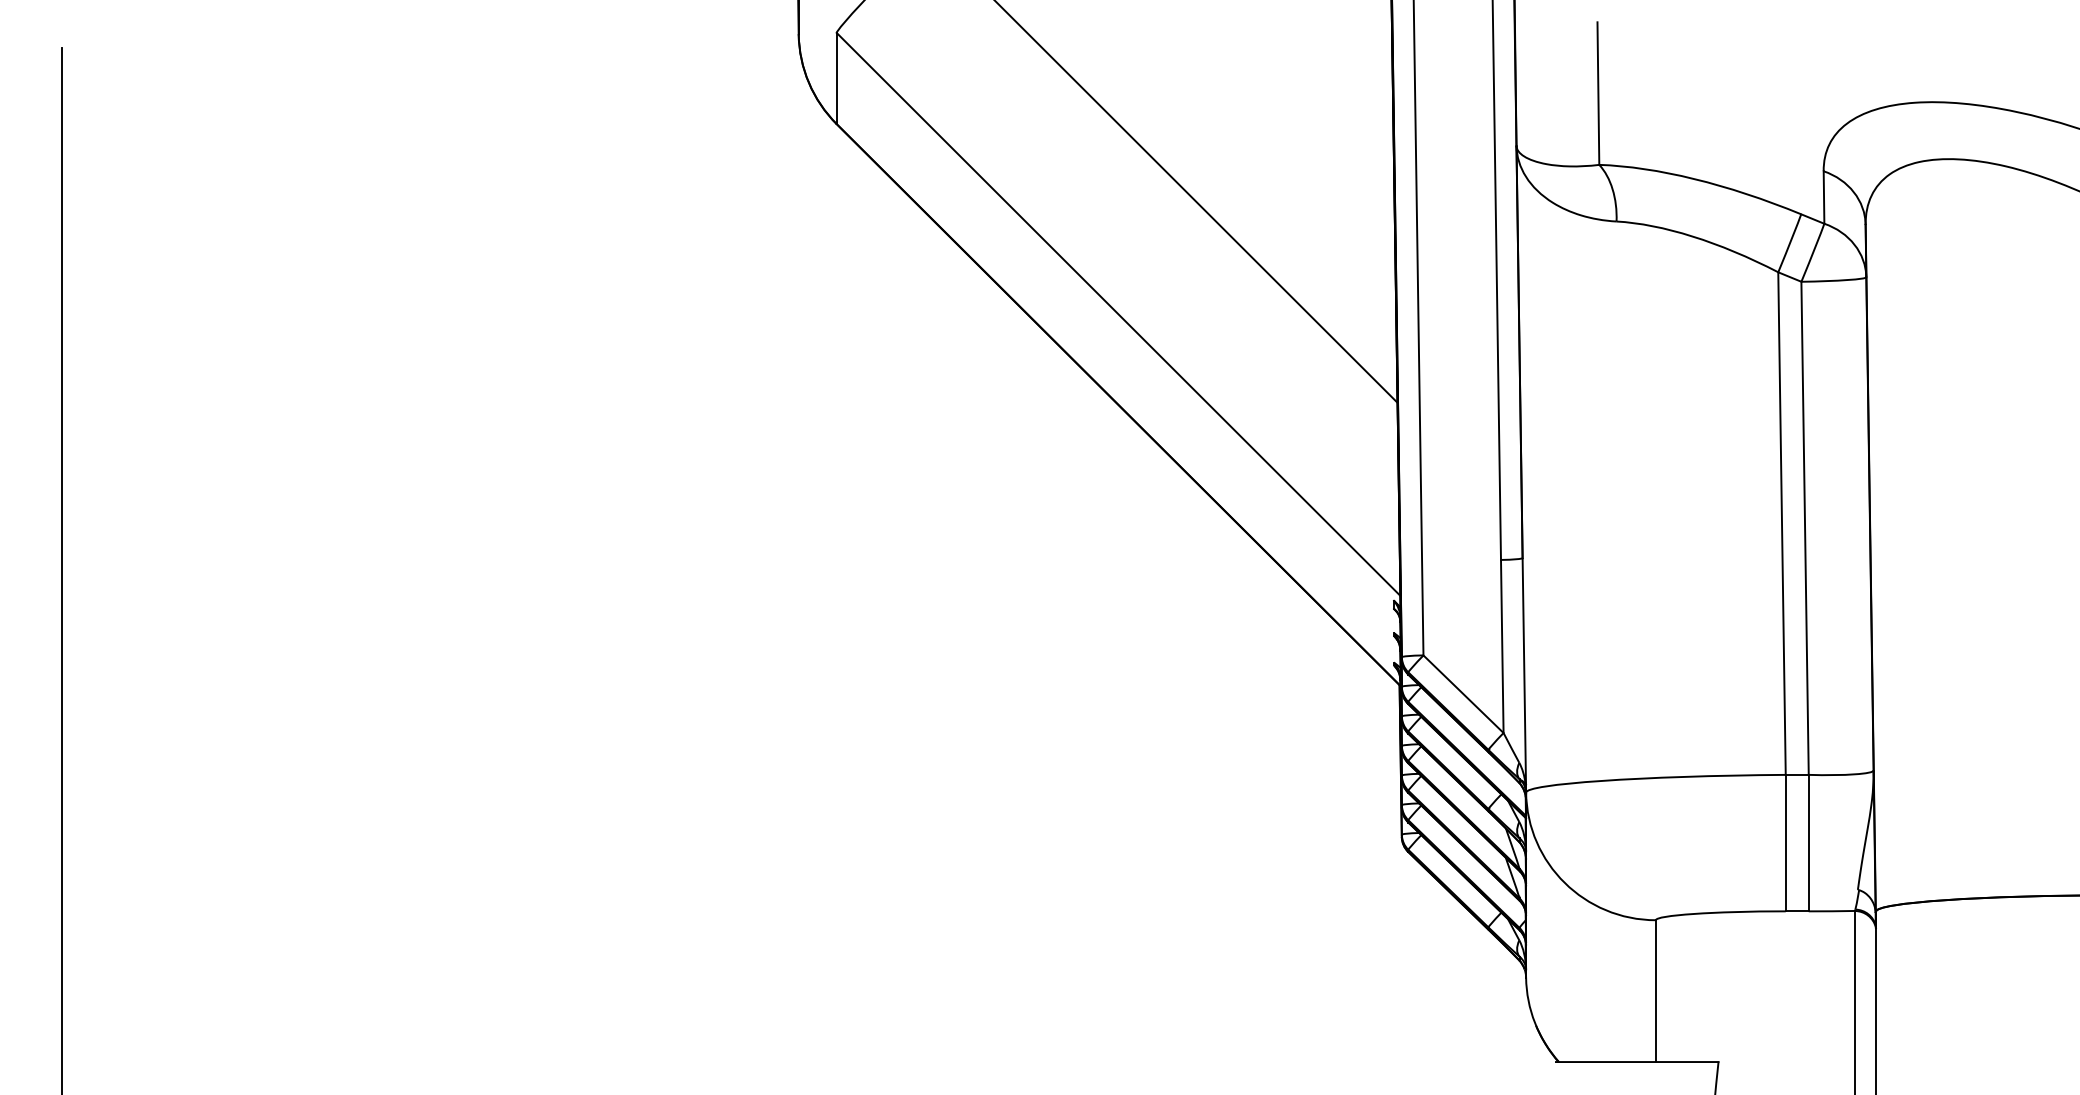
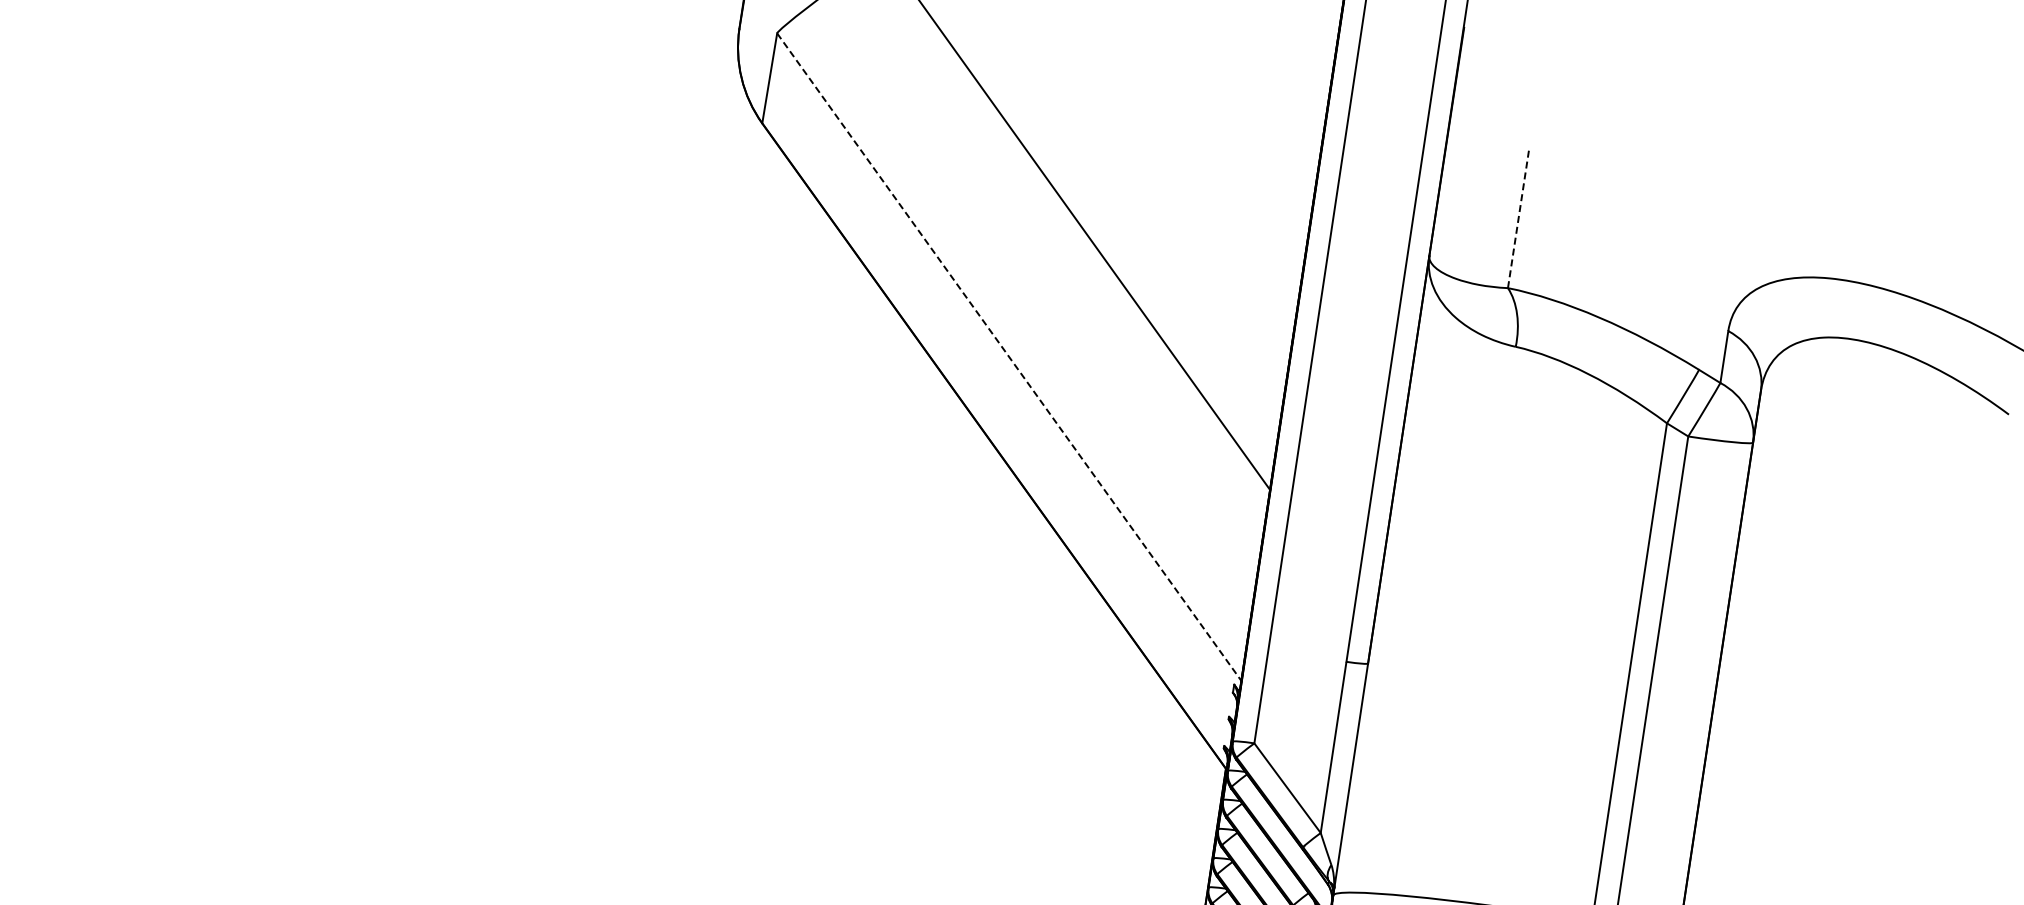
line: (1598, 93) -> (1518, 217), solid -> dashed
line: (1118, 314) -> (1009, 357), solid -> dashed

